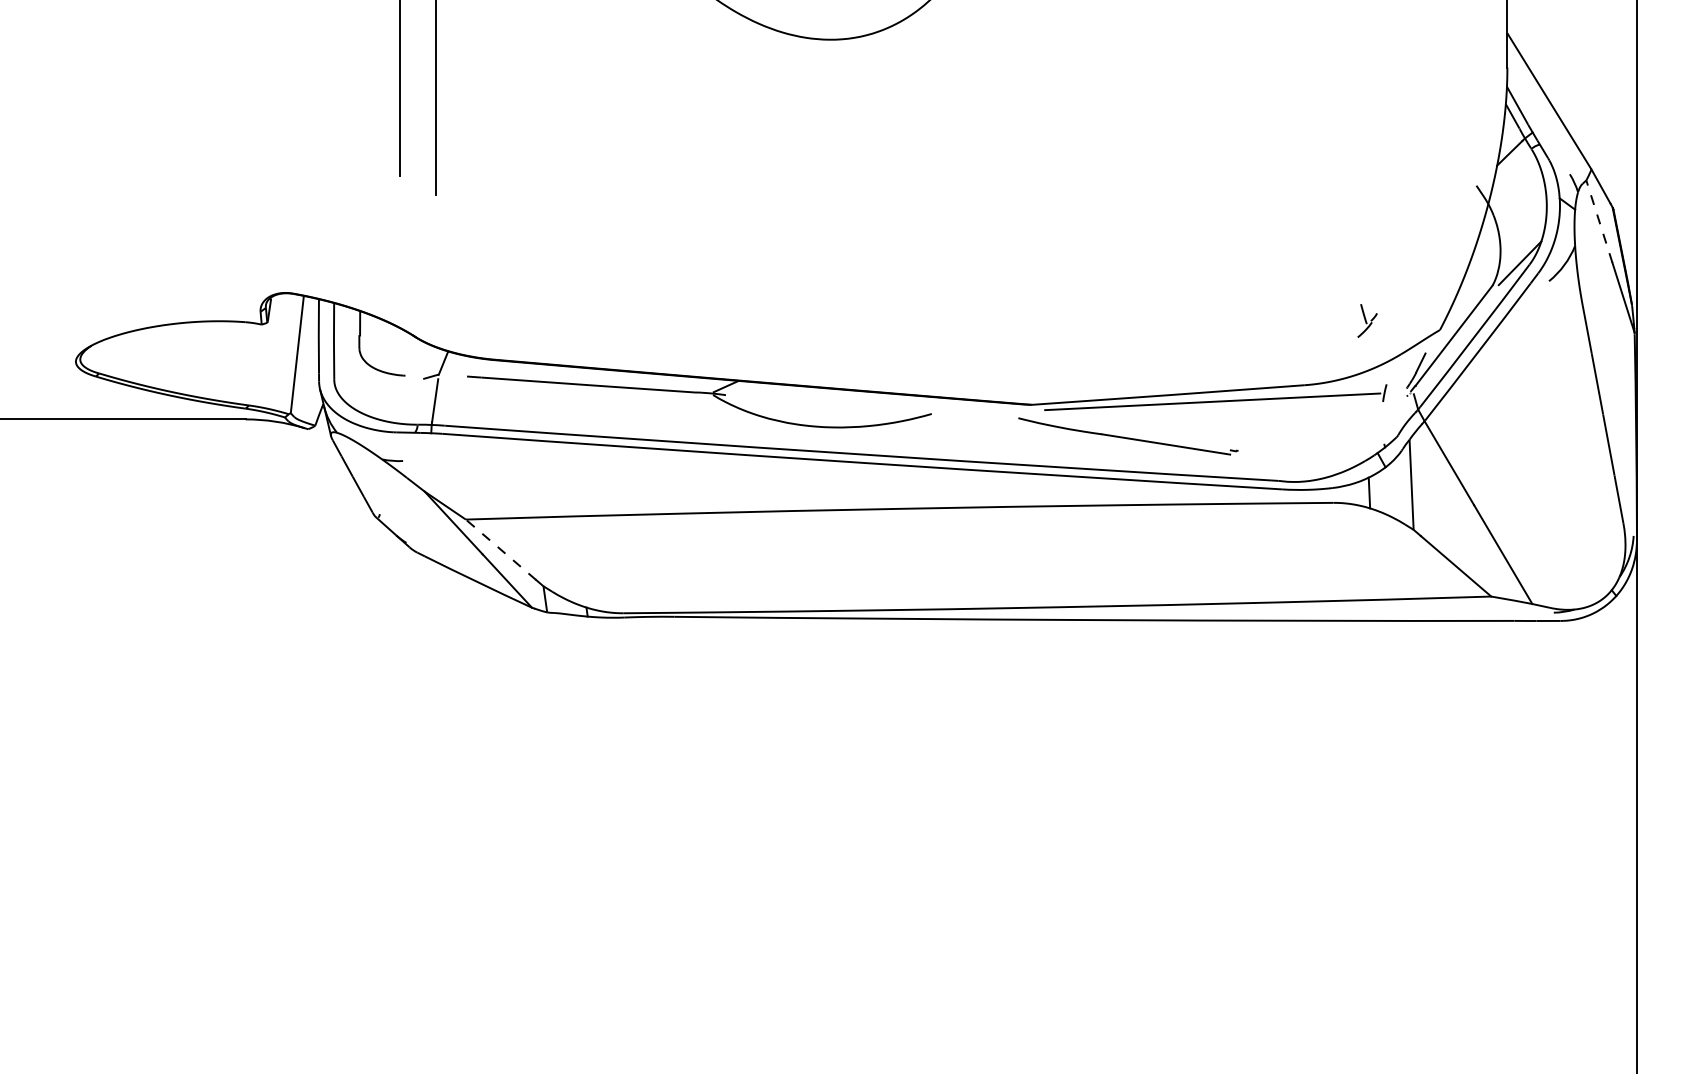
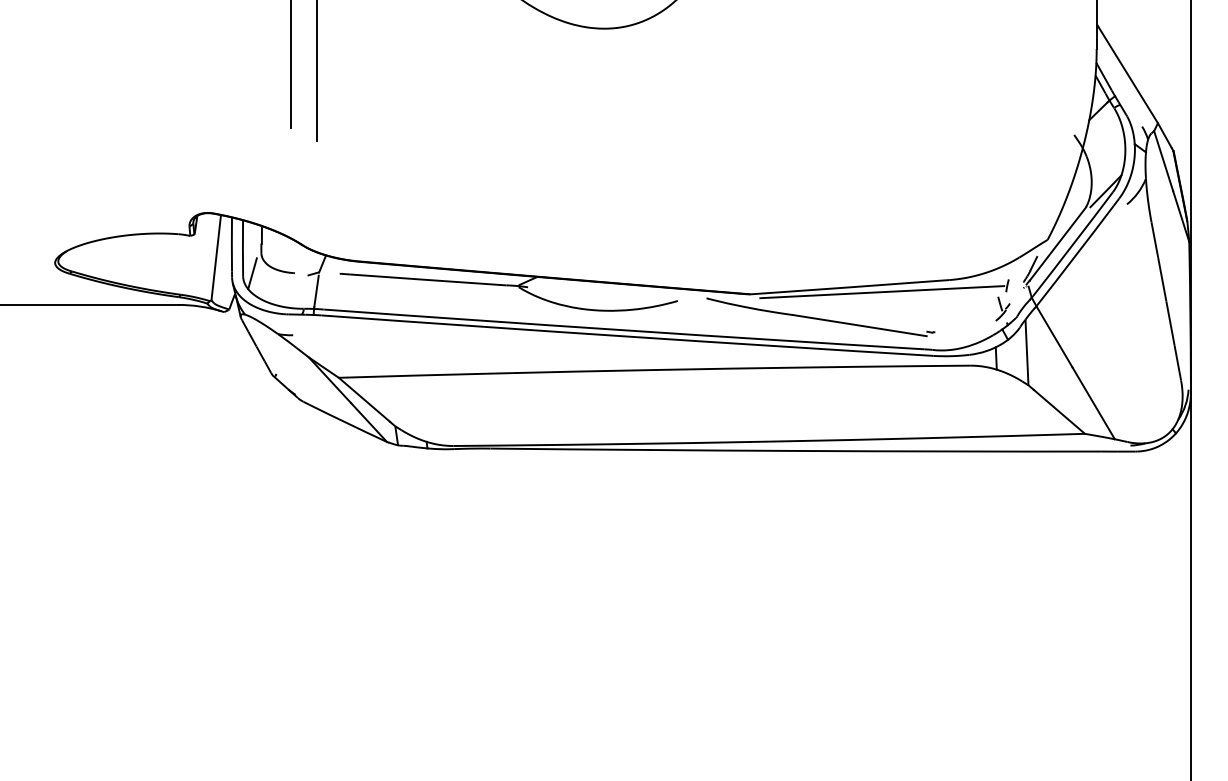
line: (1599, 221) -> (1163, 160), dashed -> solid
part: (1367, 320) -> (1002, 308), moved
line: (347, 376) -> (252, 273), added
part: (1128, 436) -> (821, 317), size x1.43
line: (500, 549) -> (364, 399), dashed -> solid

